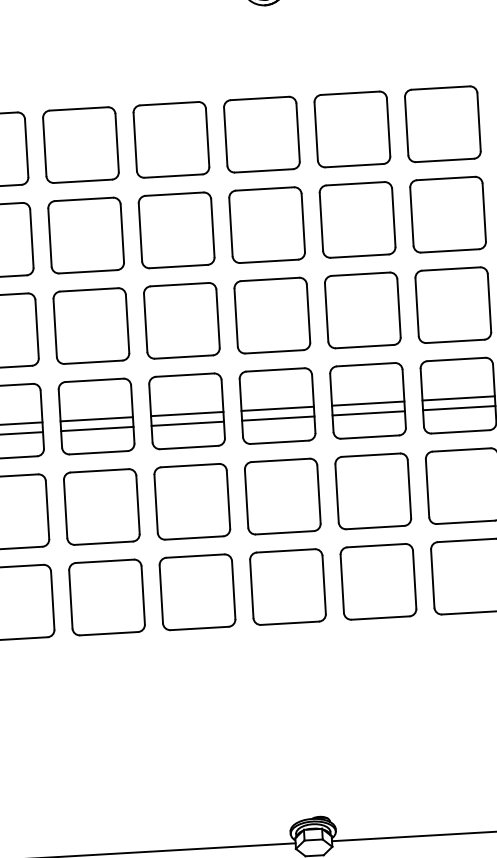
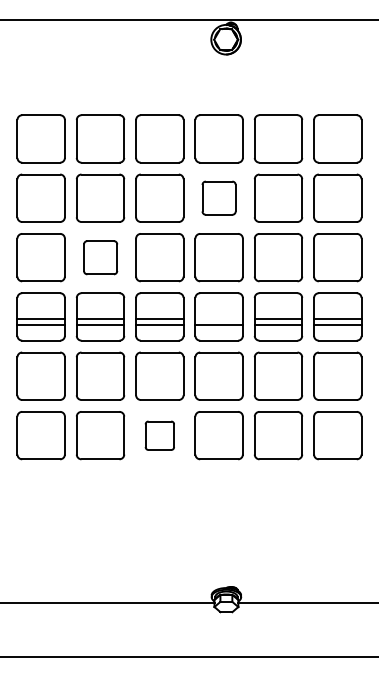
part: (266, 224) -> (218, 197), size x0.7
part: (91, 325) -> (100, 257), size x0.7
line: (276, 408) -> (218, 318), removed
part: (197, 592) -> (159, 435), size x0.6

